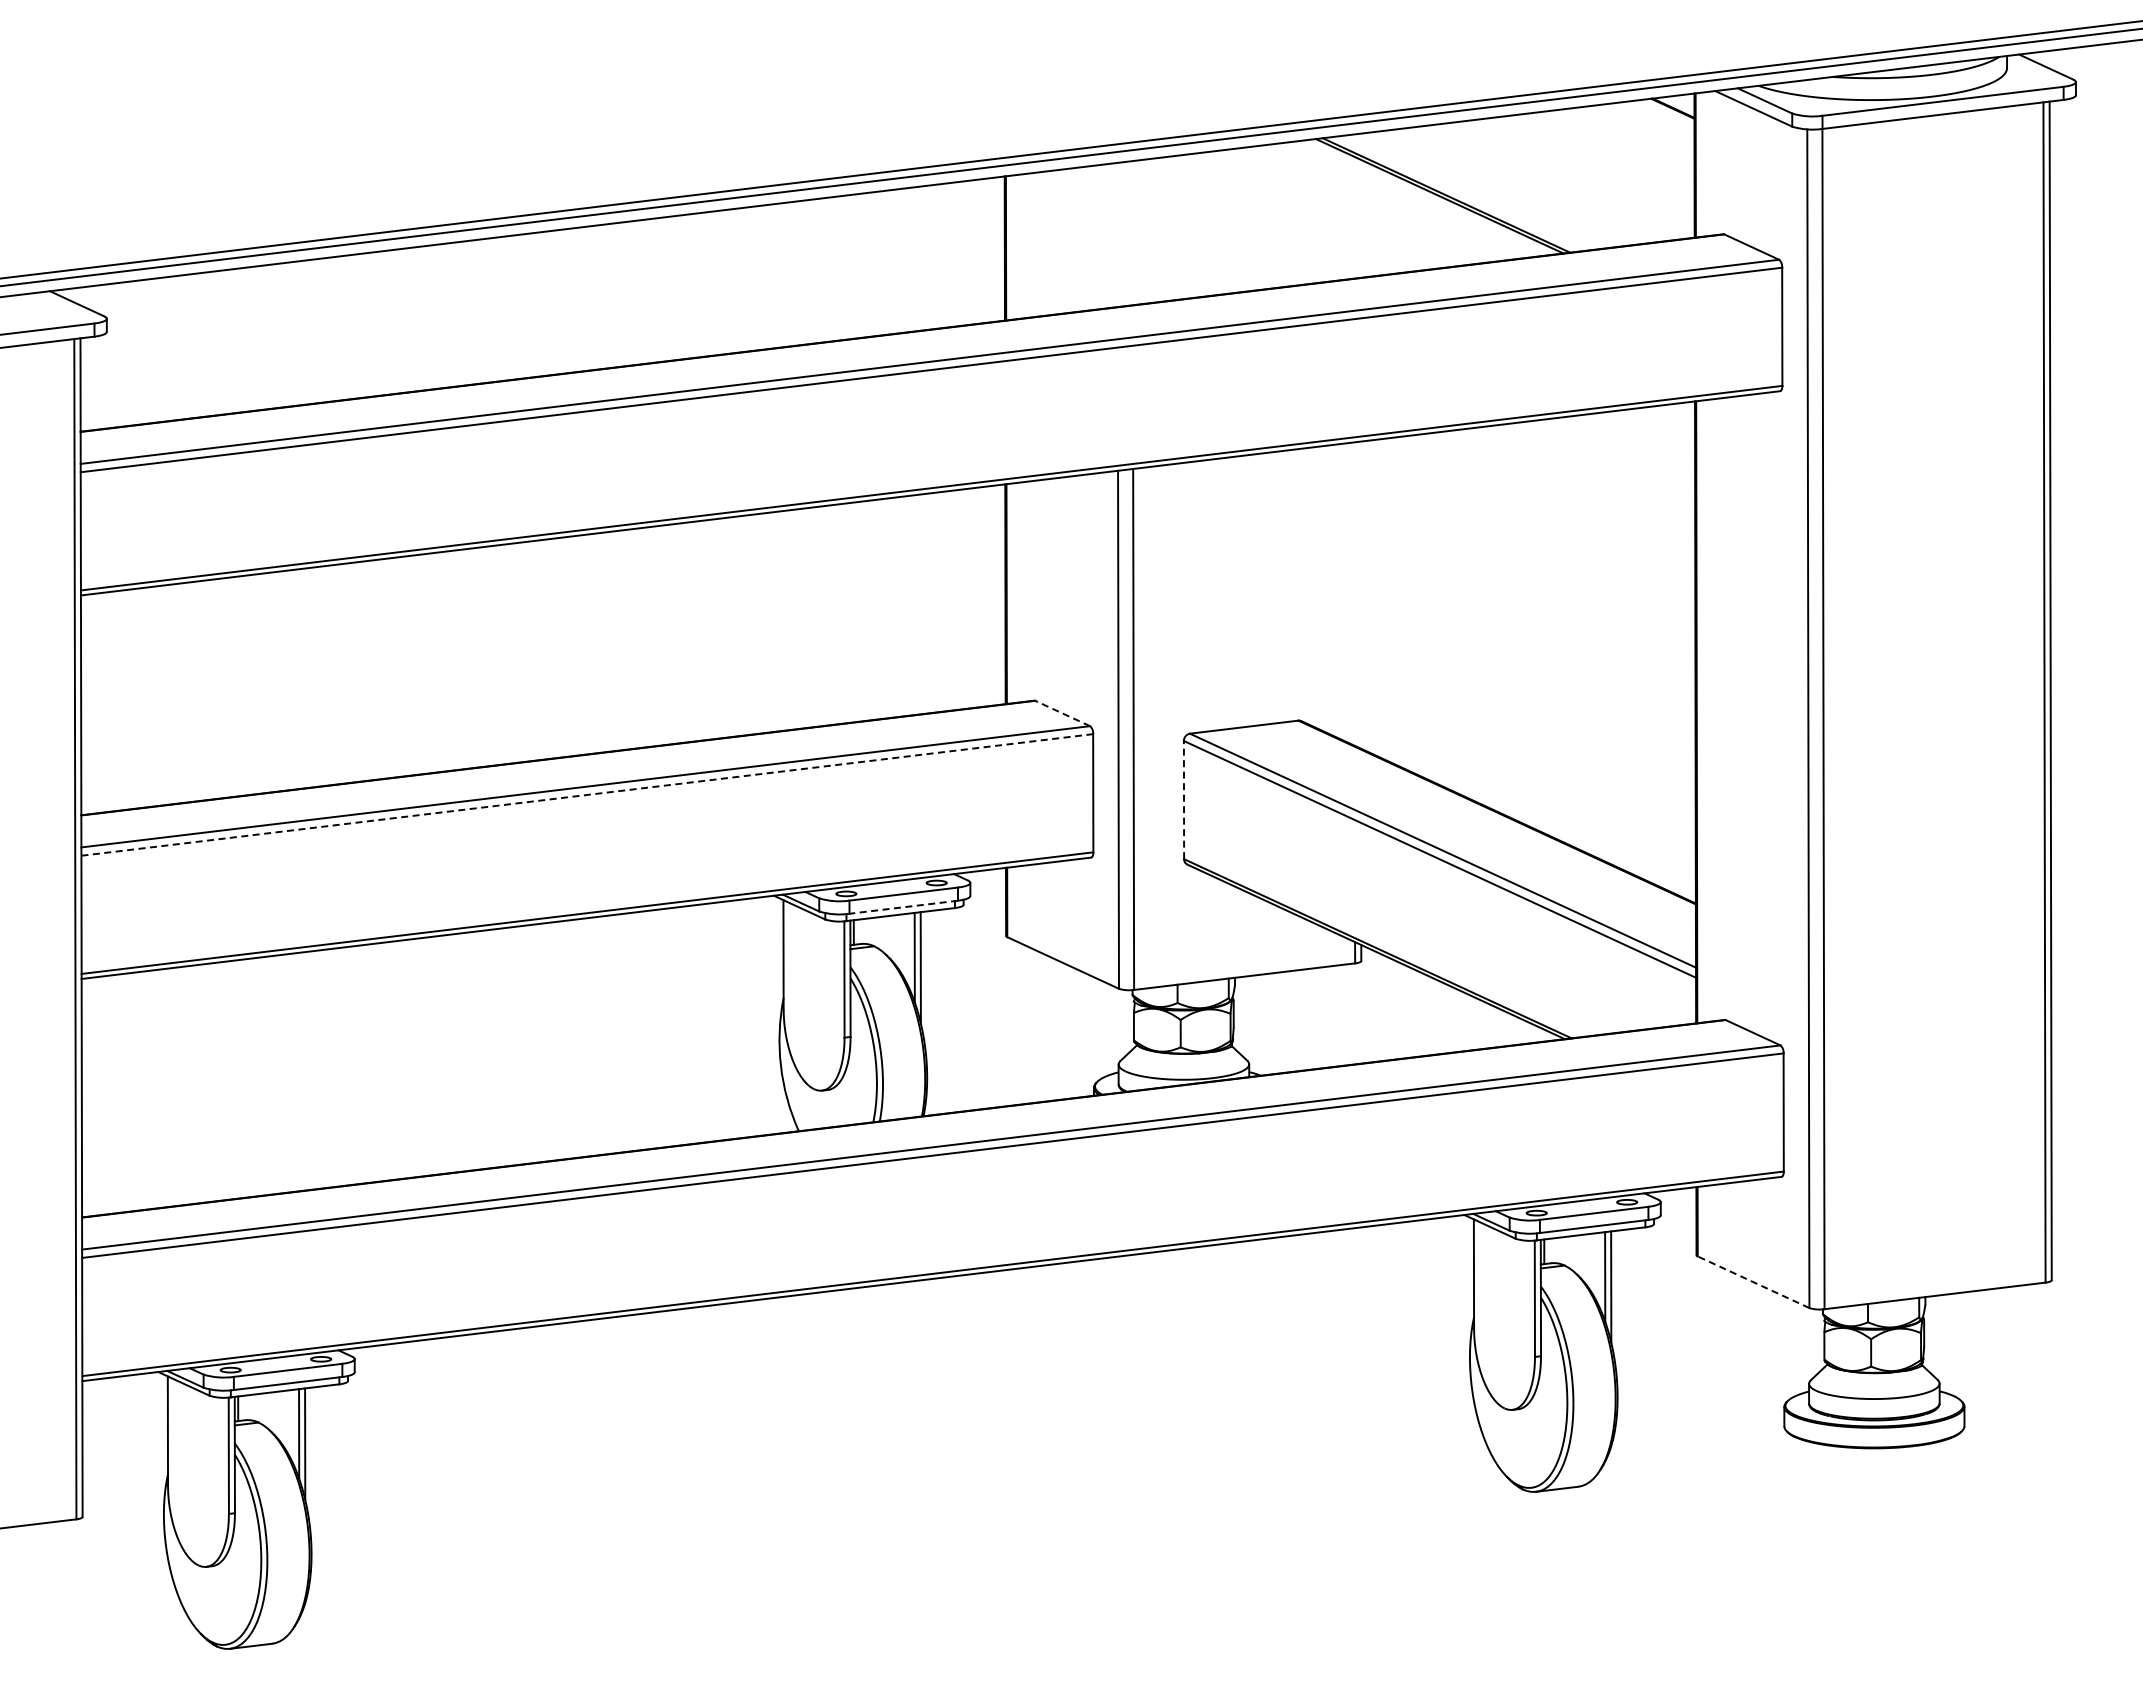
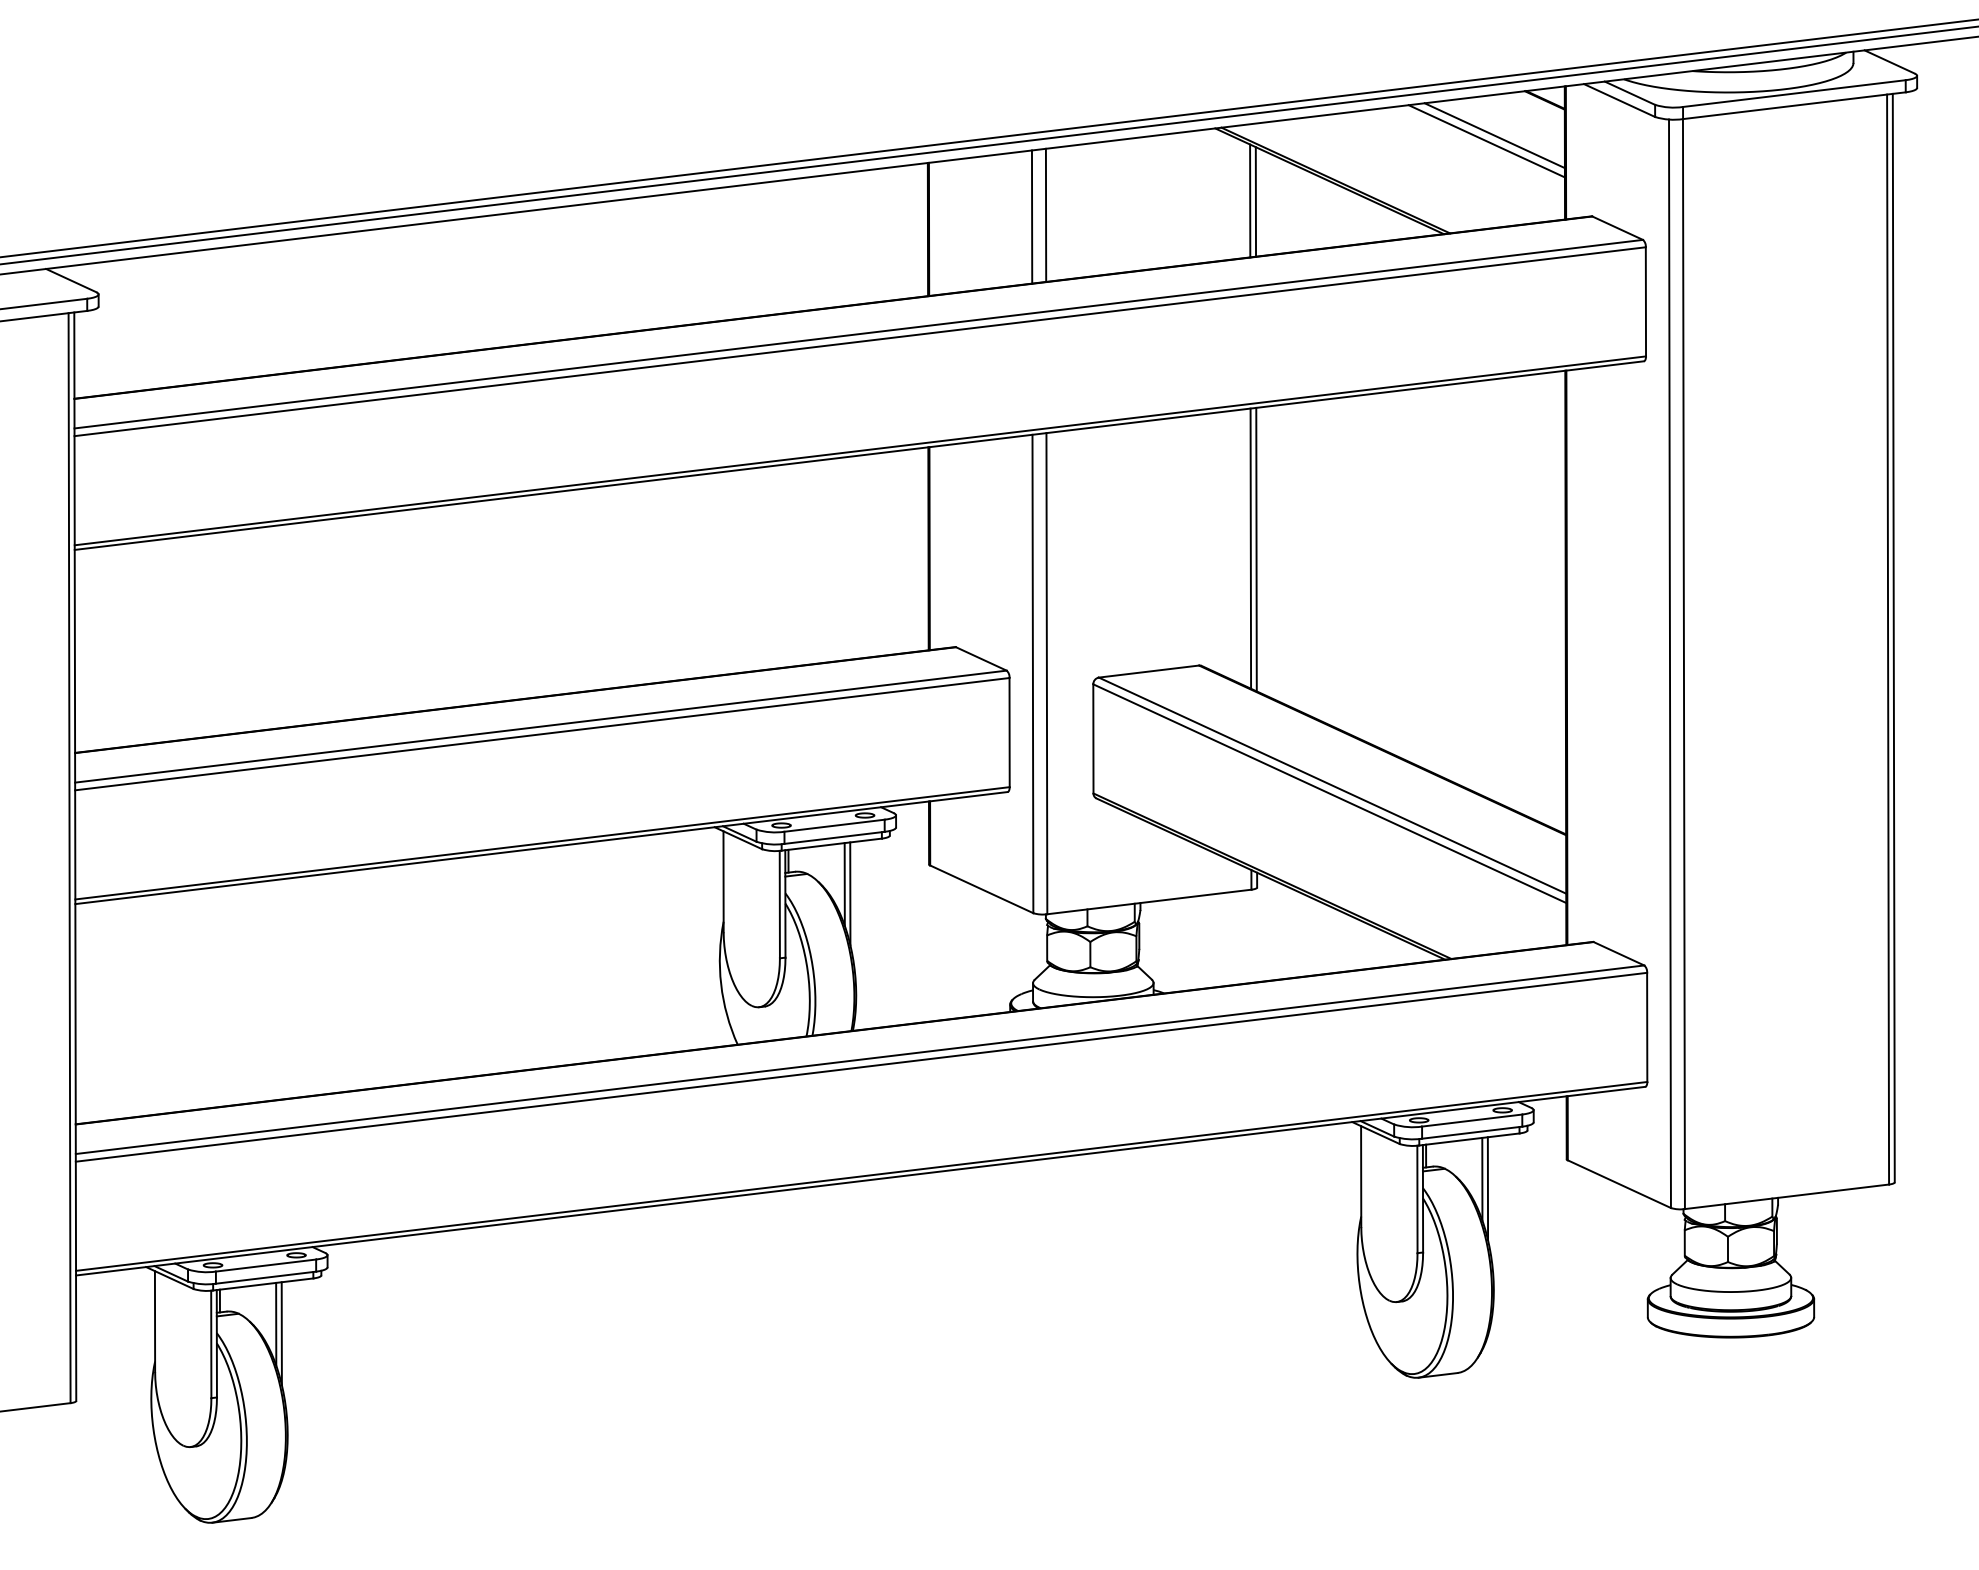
line: (1618, 146) -> (1494, 135), added
line: (1609, 152) -> (1486, 140), added
line: (1353, 217) -> (1249, 200), added
line: (1359, 218) -> (1255, 201), added
line: (1132, 233) -> (1045, 215), added
line: (1117, 234) -> (1031, 216), added
line: (1354, 593) -> (1250, 548), added
line: (1360, 594) -> (1256, 549), added
line: (1062, 713) -> (981, 658), dashed -> solid
line: (587, 794) -> (542, 733), dashed -> solid
line: (1184, 799) -> (1093, 738), dashed -> solid
line: (903, 907) -> (834, 838), dashed -> solid
line: (1753, 1282) -> (1619, 1184), dashed -> solid

